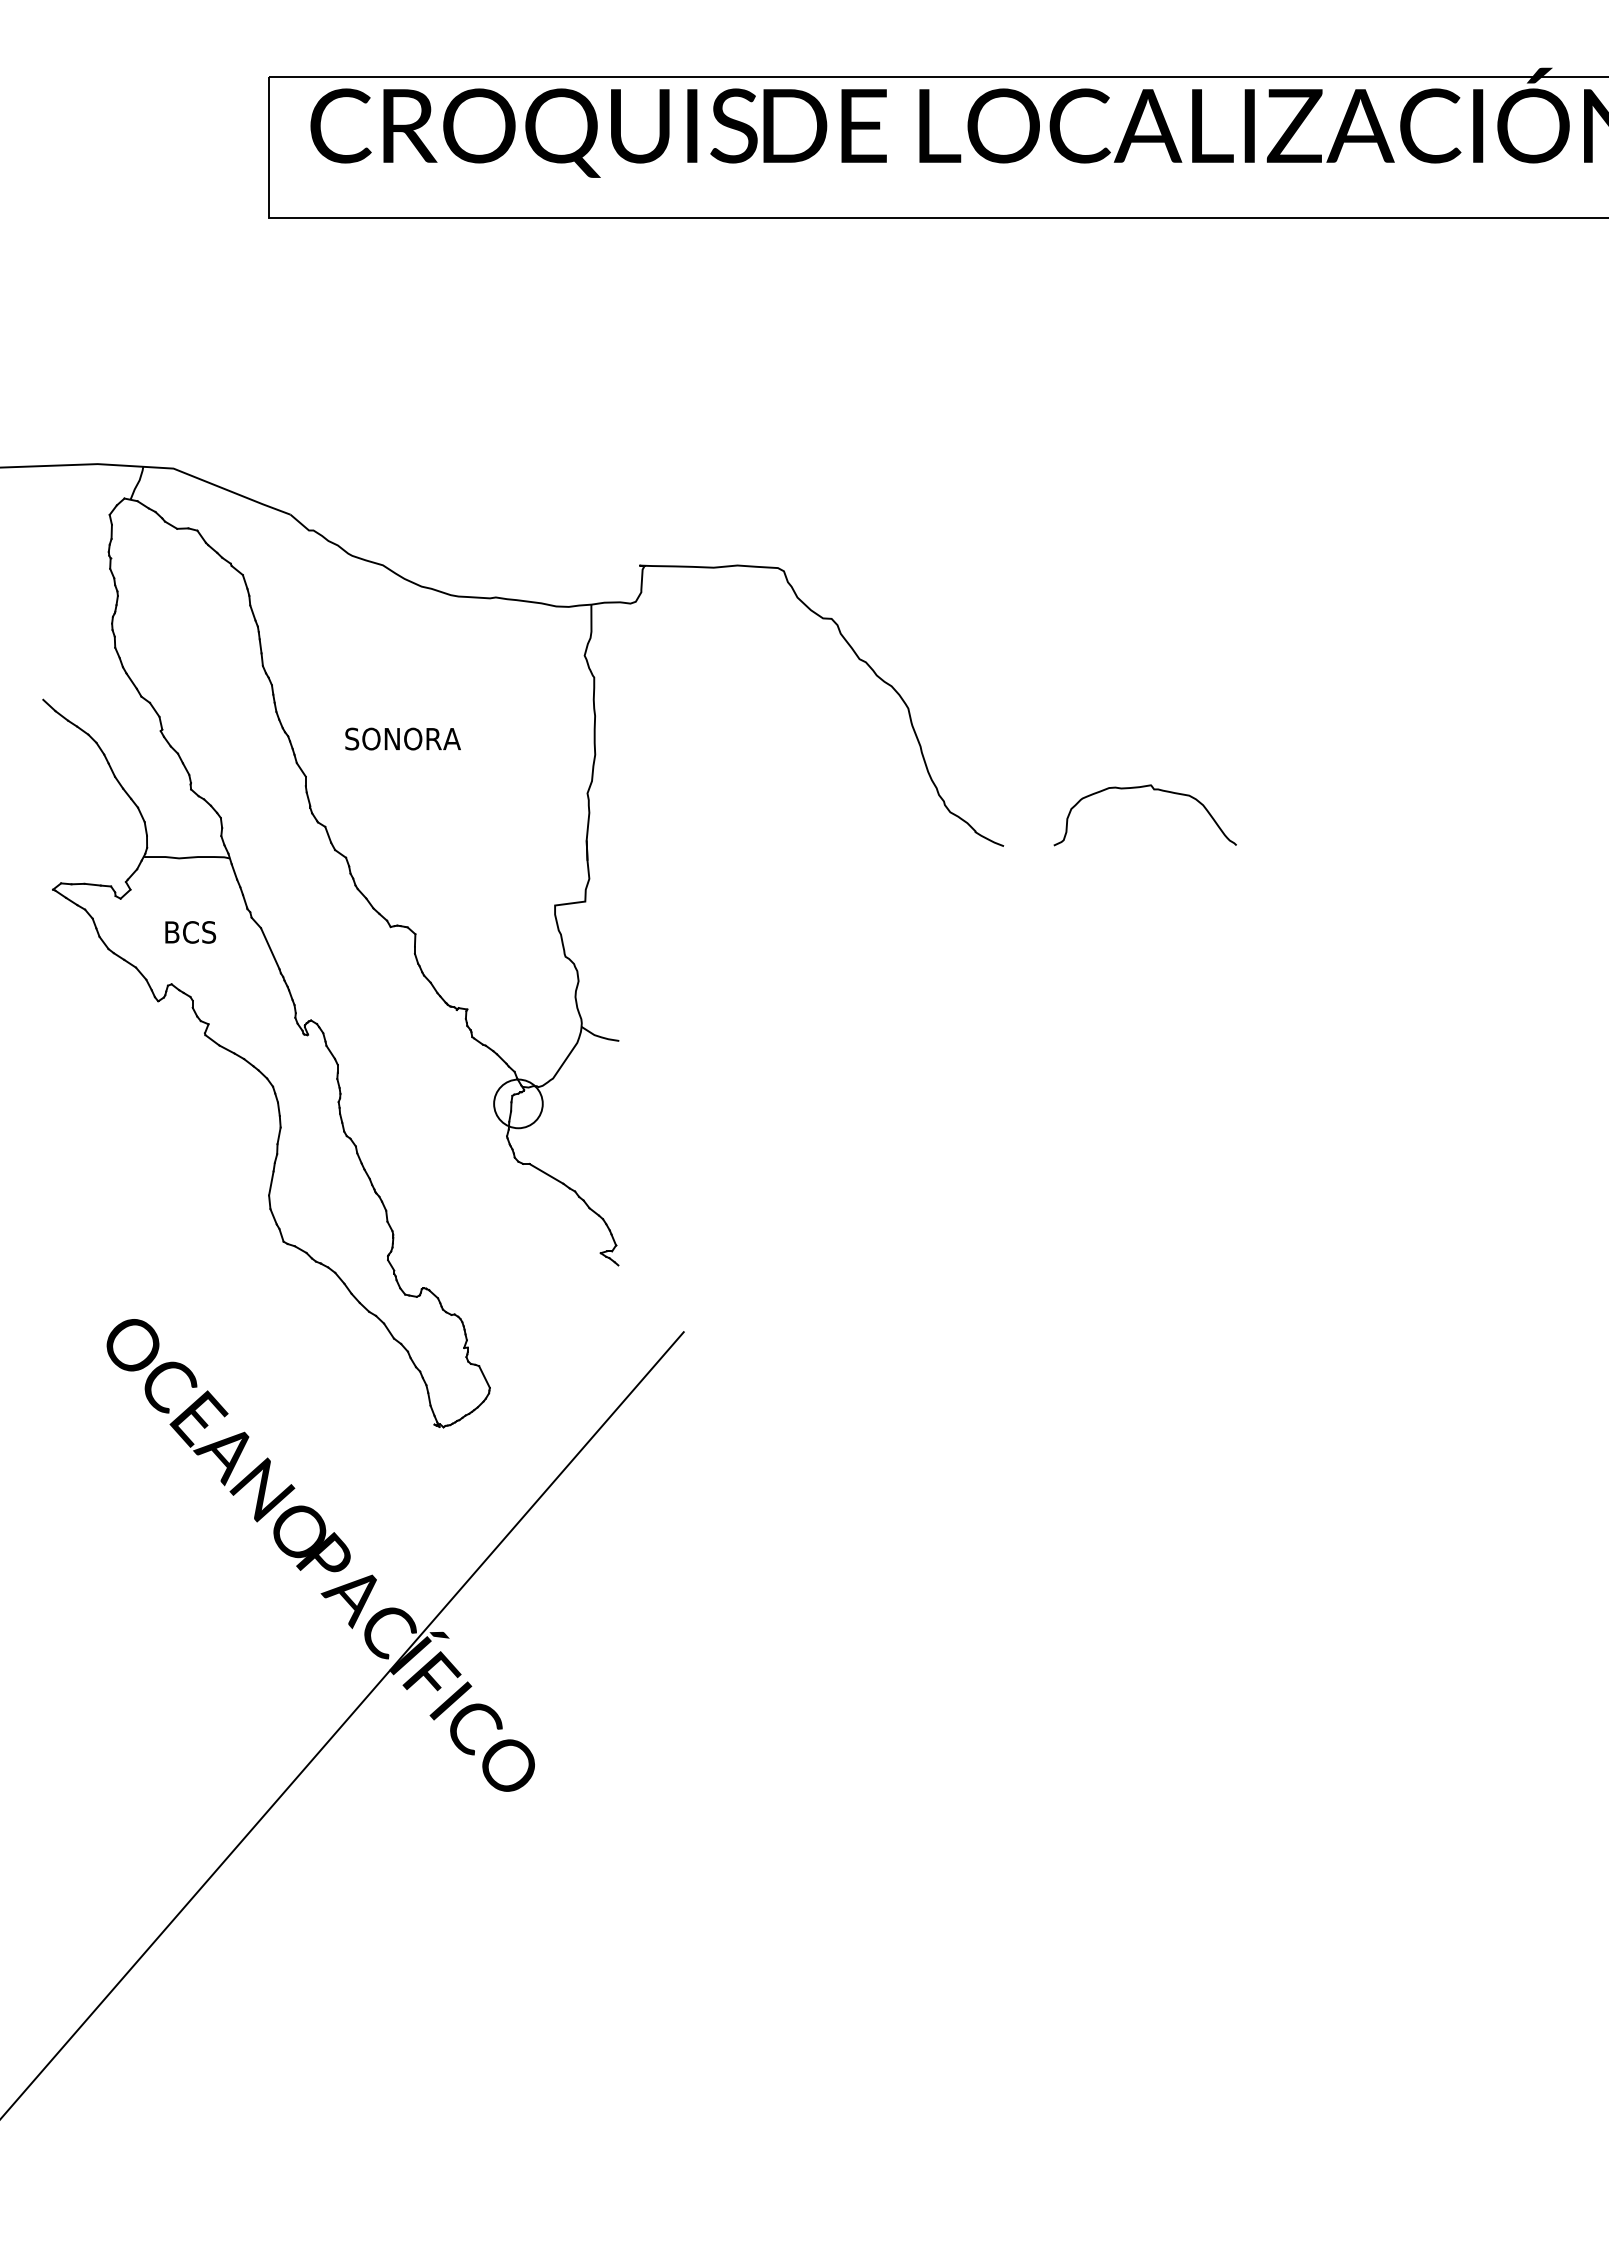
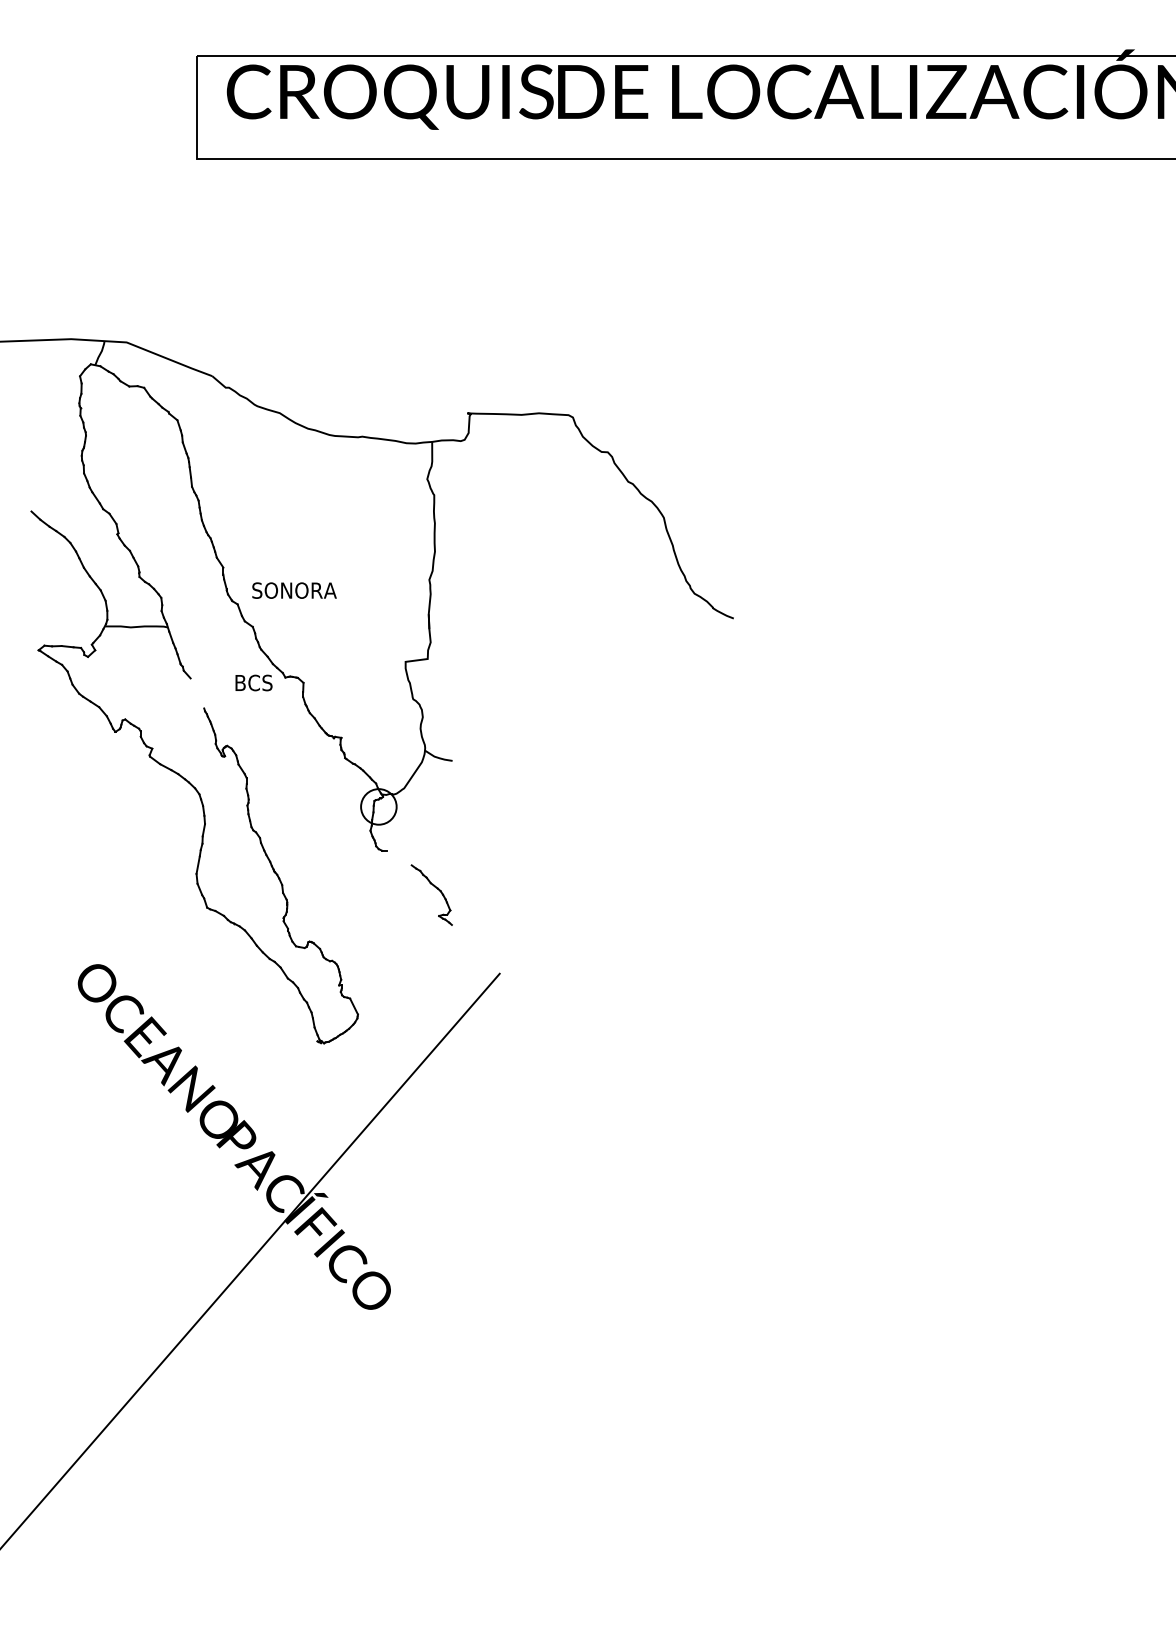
text: (402, 738) -> (294, 590), moved
curve: (1153, 790) -> (843, 577), removed
text: (190, 932) -> (253, 683), moved
line: (270, 948) -> (197, 693), removed
line: (546, 1173) -> (399, 857), removed

